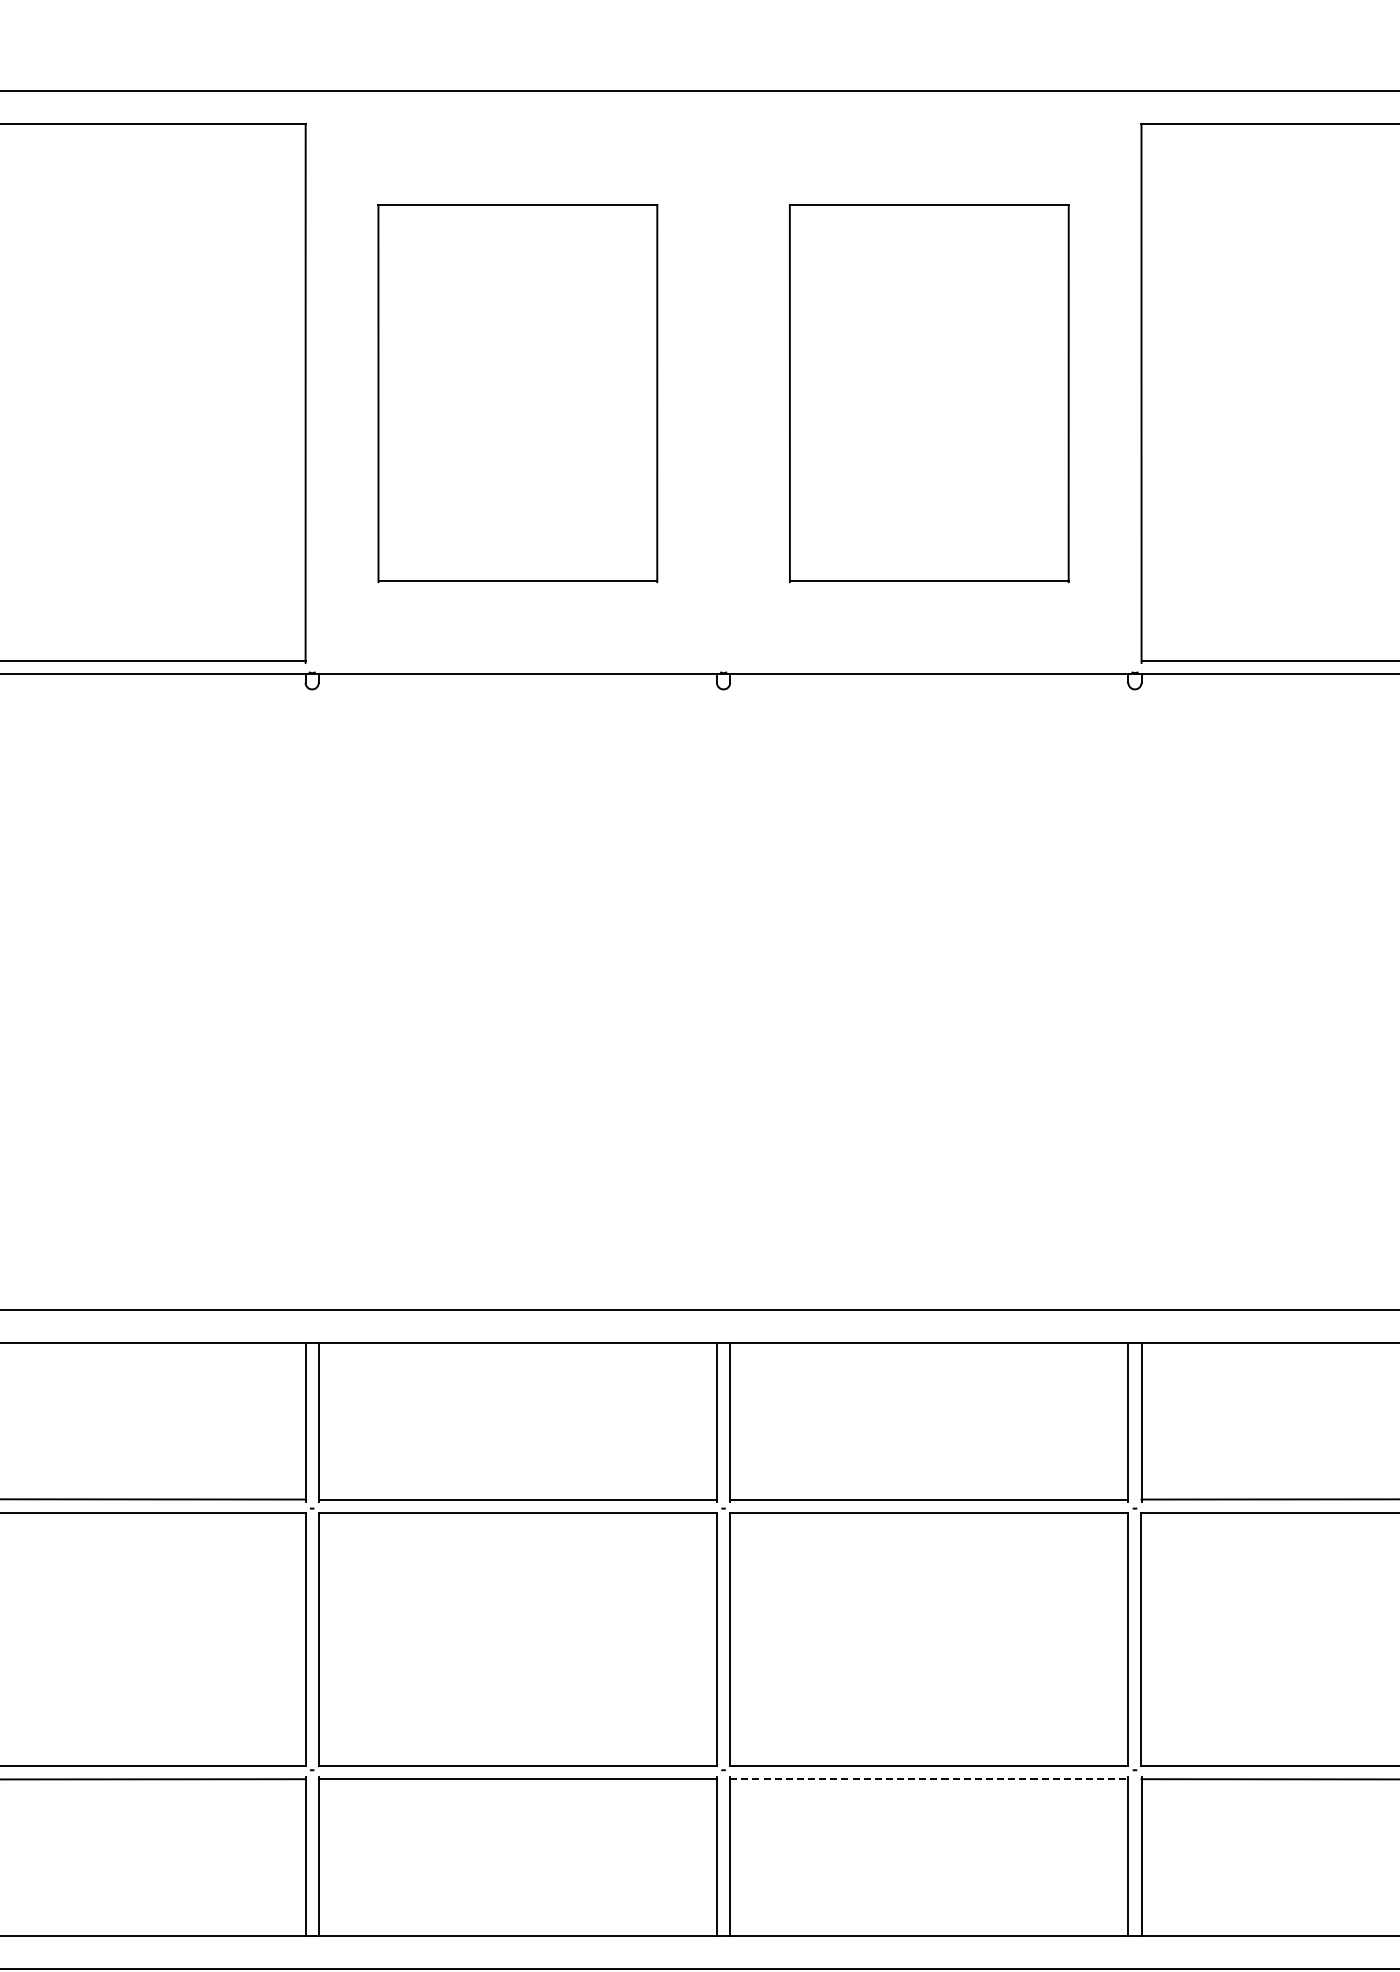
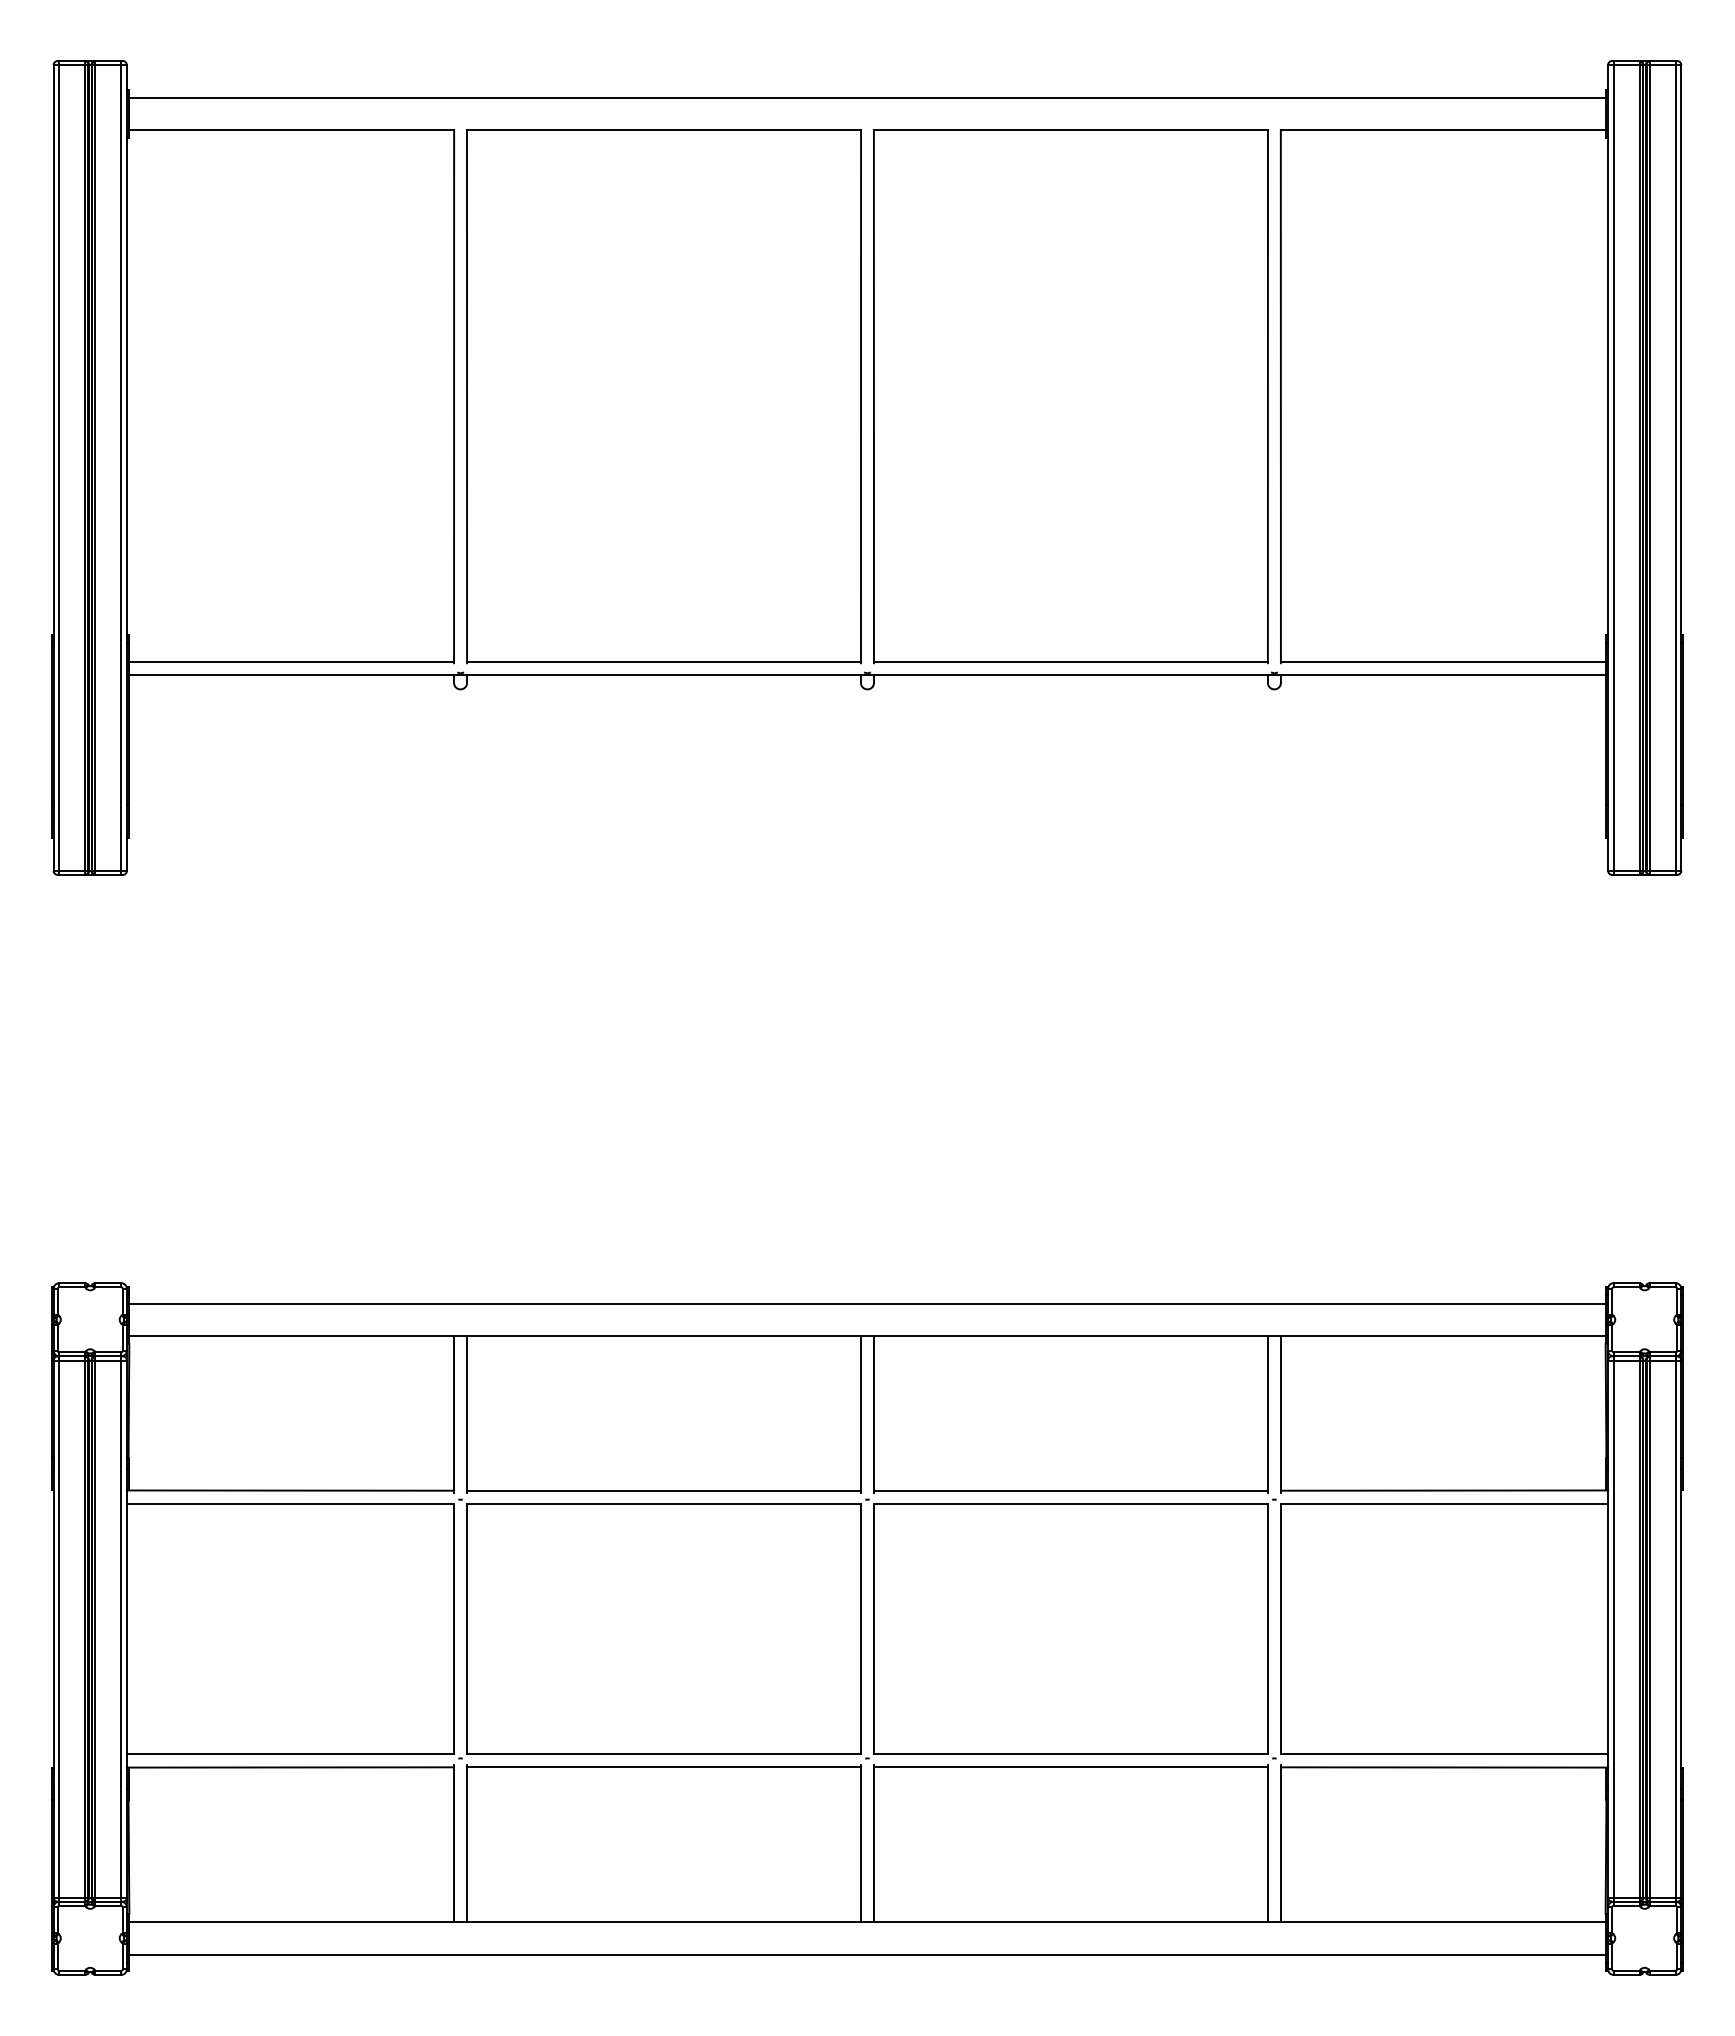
part: (517, 393) -> (663, 396), size x1.43
part: (928, 393) -> (1070, 396), size x1.43
line: (928, 1779) -> (1070, 1767), dashed -> solid

